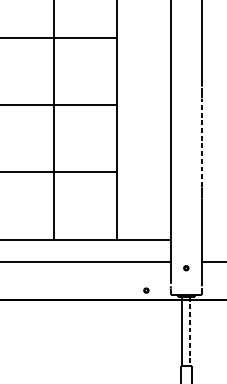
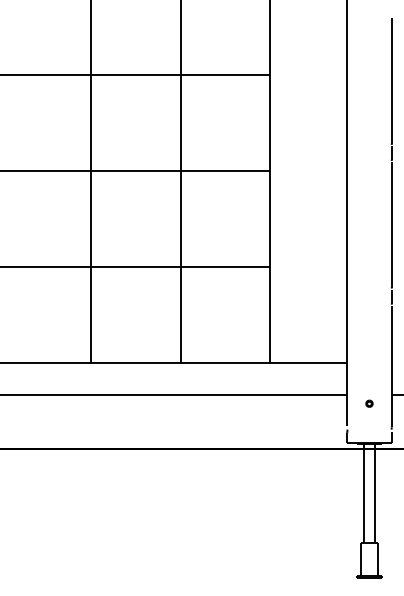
line: (201, 142) -> (391, 224), dashed -> solid
part: (146, 290) -> (312, 435), removed
line: (190, 331) -> (375, 494), dashed -> solid

